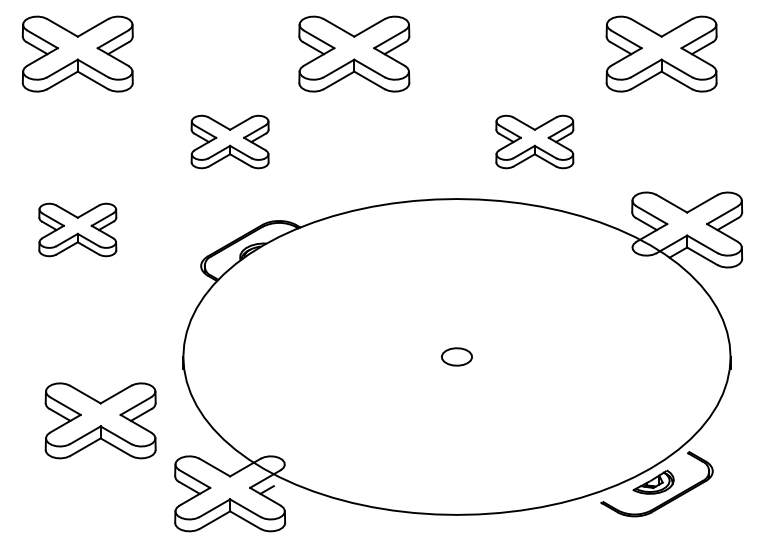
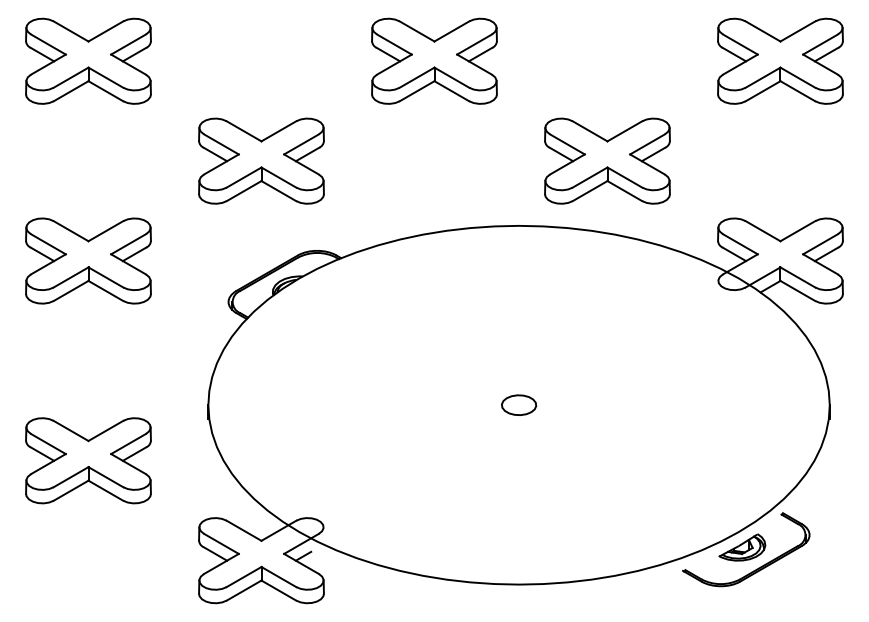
part: (354, 53) -> (434, 60), moved
part: (661, 53) -> (780, 60), moved
part: (230, 141) -> (261, 160), size x1.43
part: (534, 141) -> (607, 160), size x1.43
part: (77, 229) -> (88, 260), size x1.43
part: (100, 420) -> (88, 460), moved

